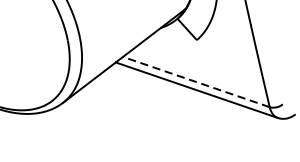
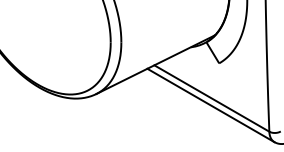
line: (195, 82) -> (211, 98), dashed -> solid

